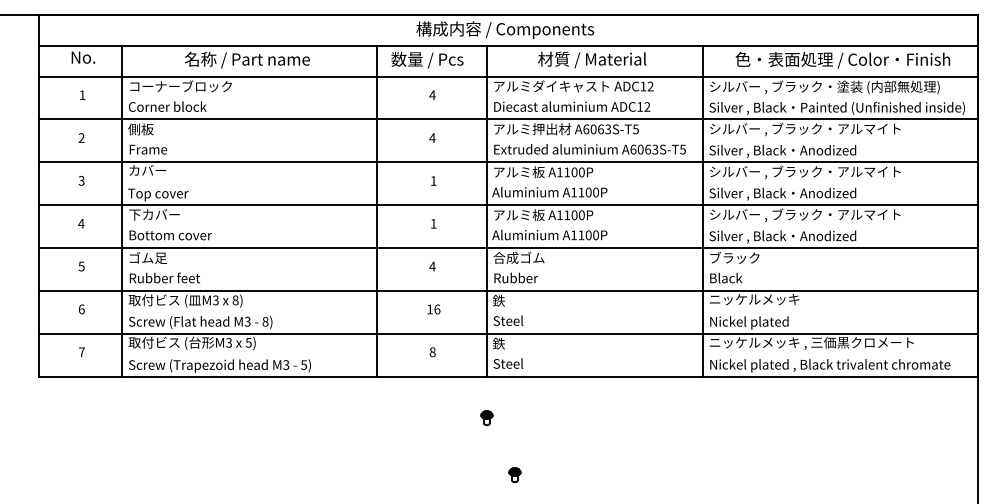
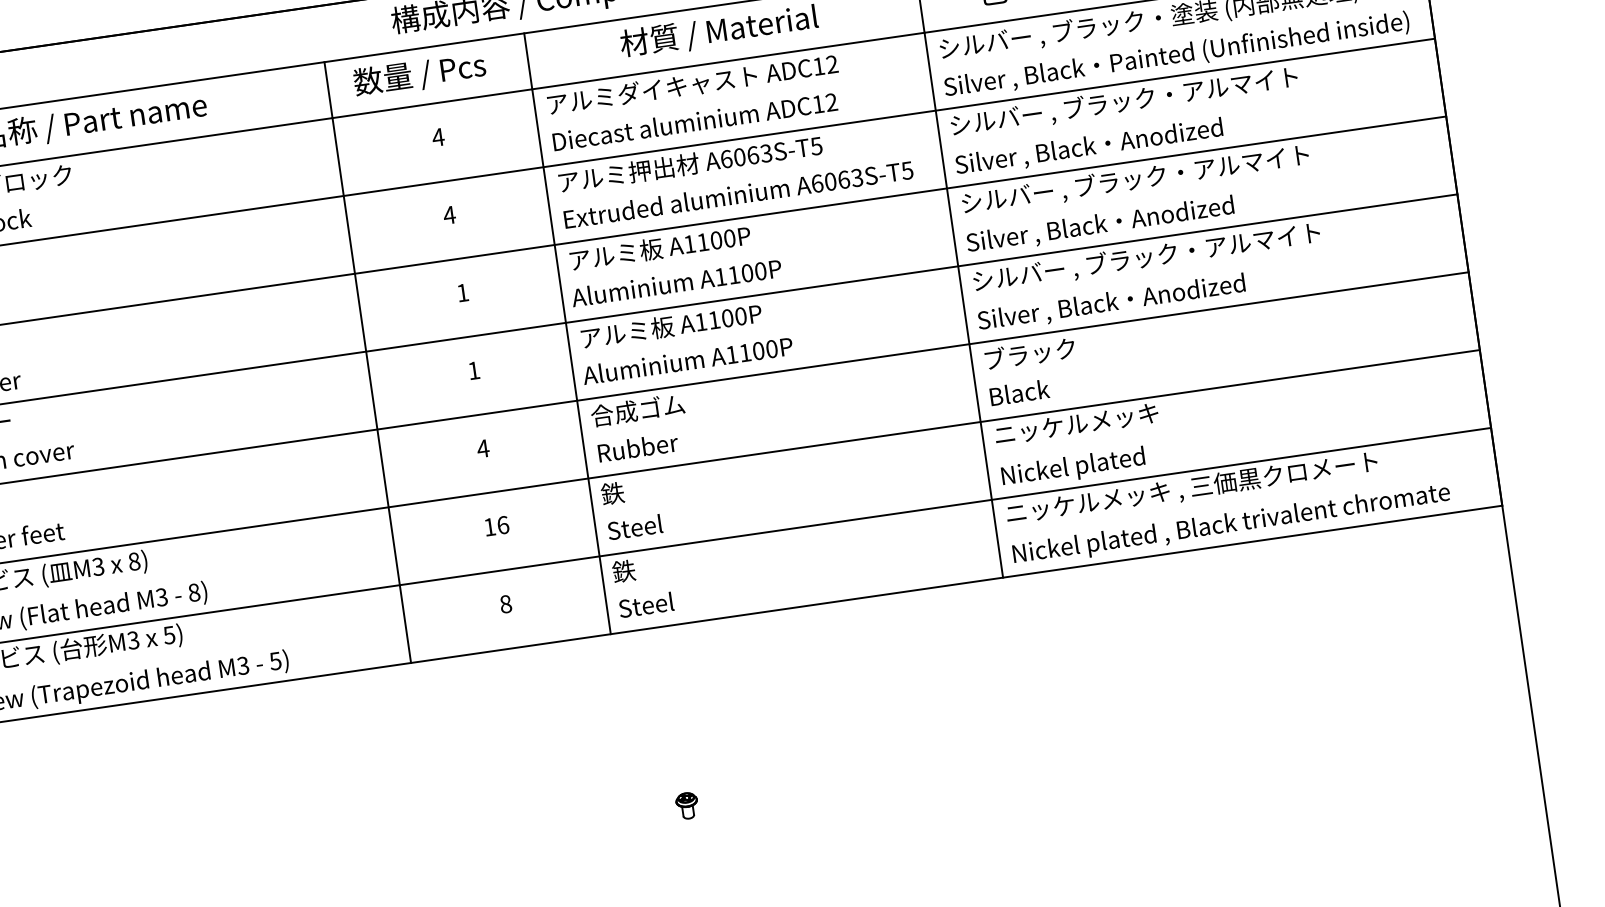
part: (486, 417) -> (620, 708), removed

